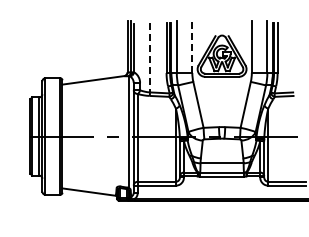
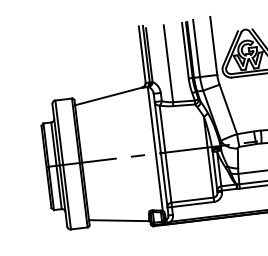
line: (192, 46) -> (213, 45), dashed -> solid
line: (150, 57) -> (168, 63), dashed -> solid

